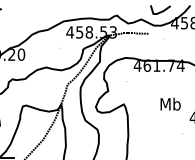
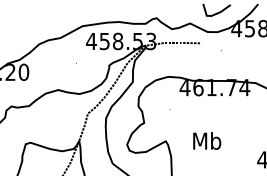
text: (170, 103) -> (206, 139), moved

